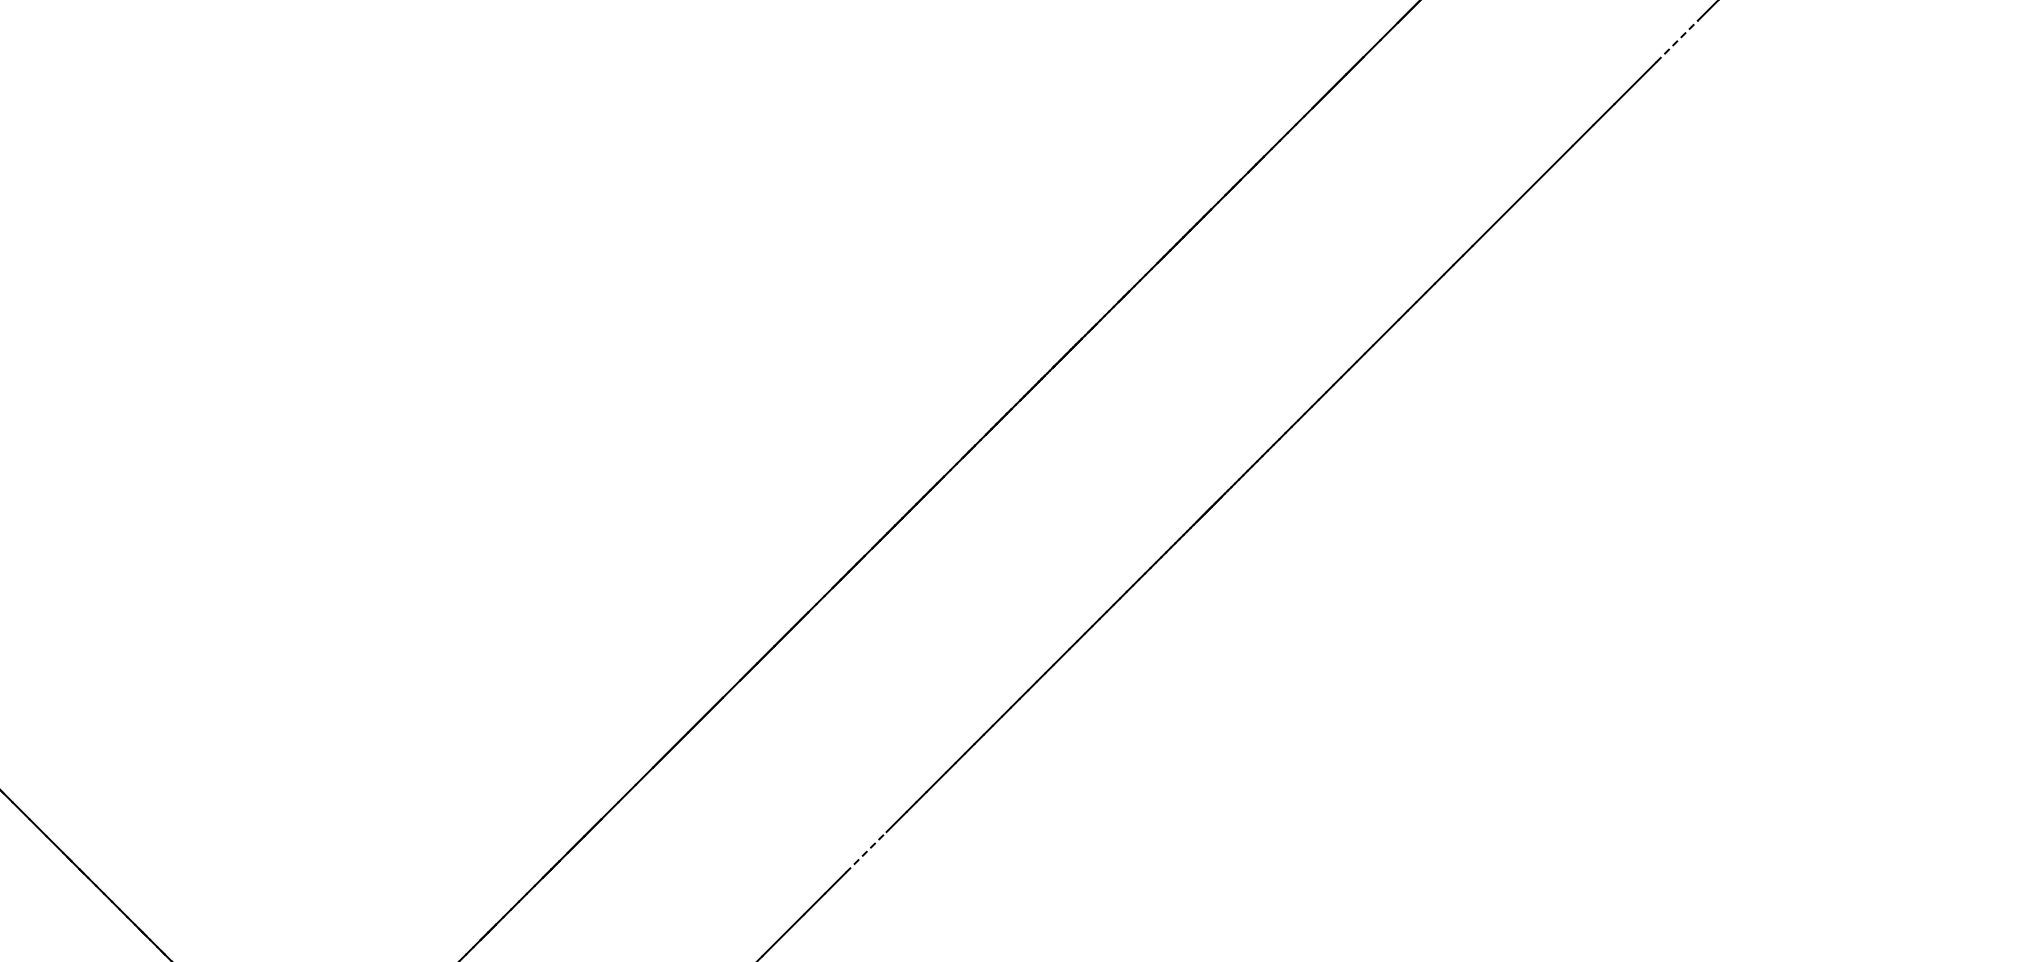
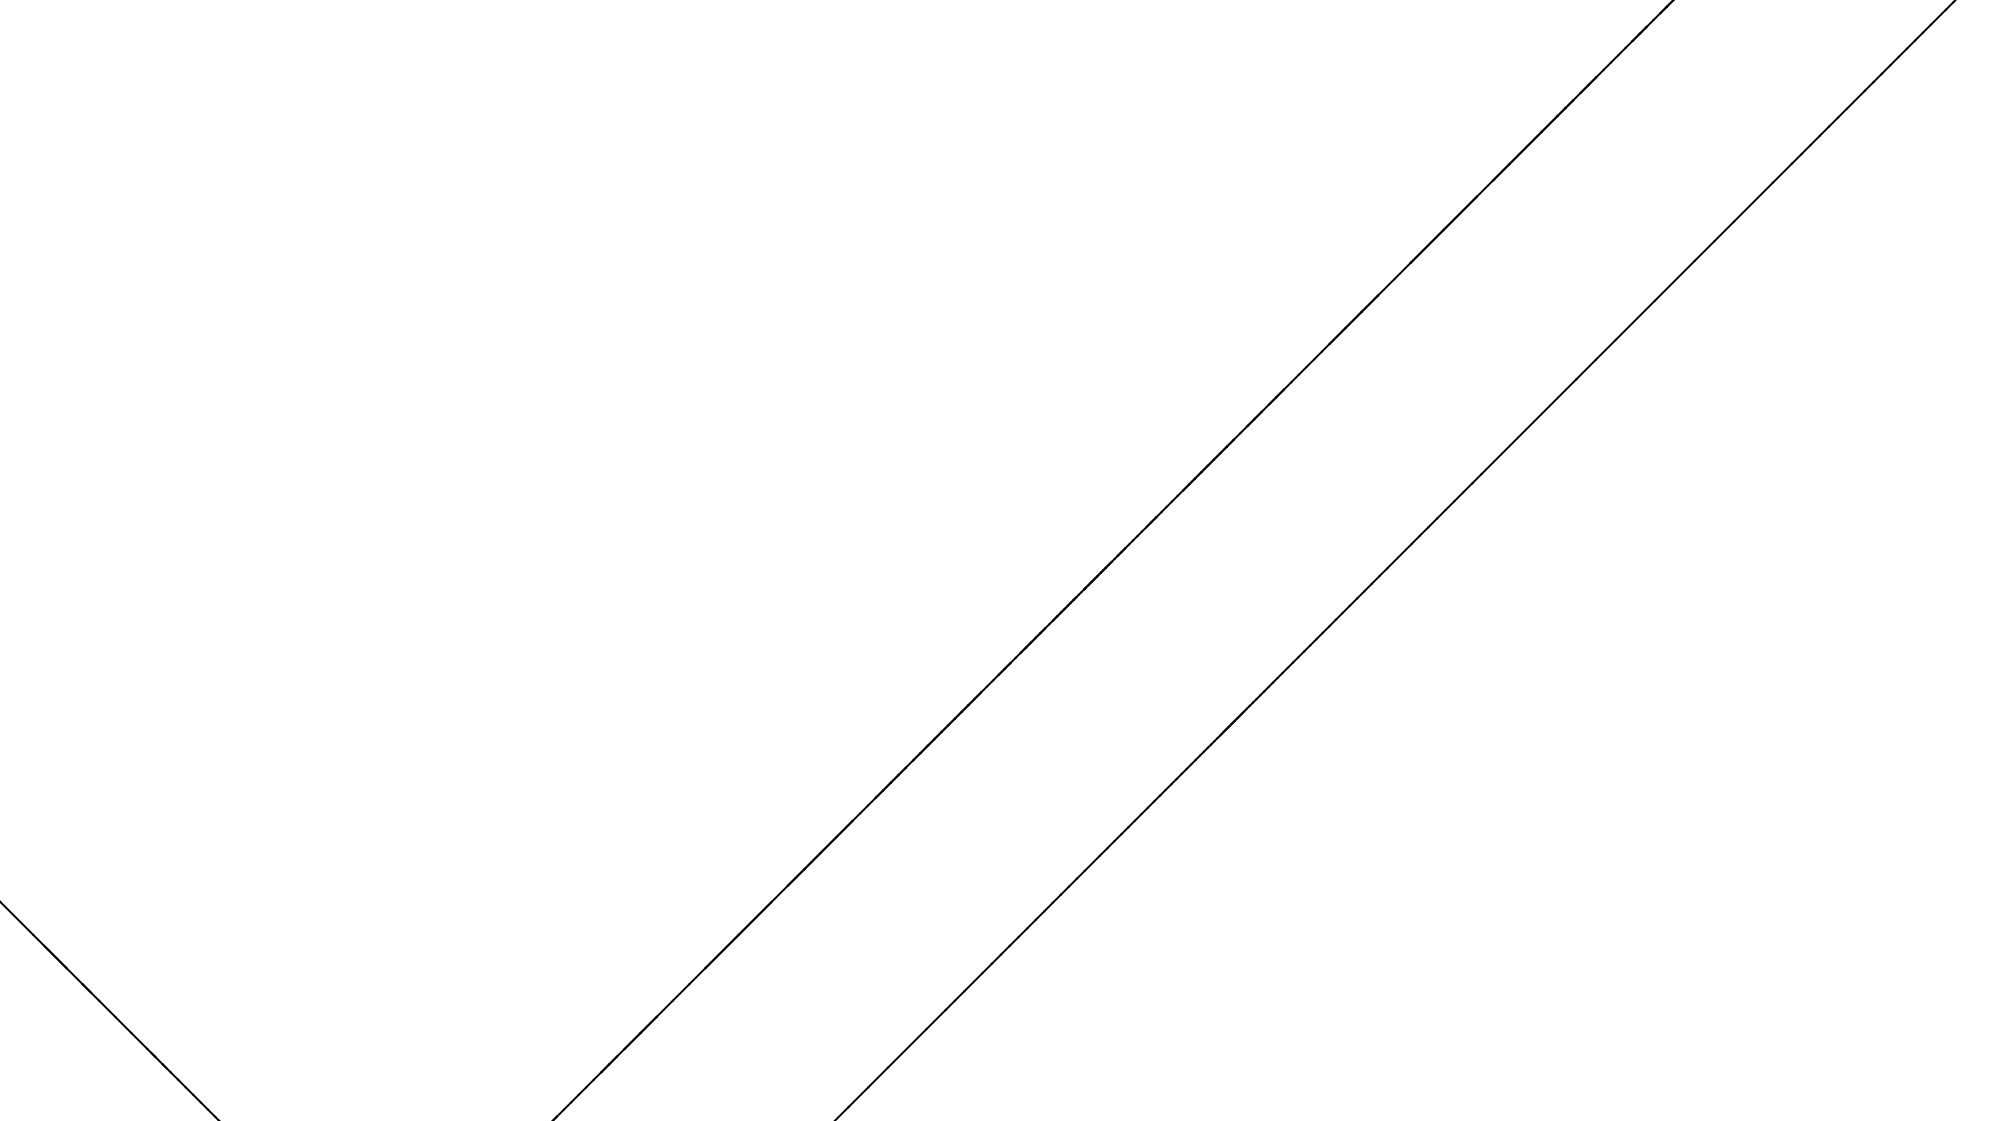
line: (1677, 41) -> (1675, 280), dashed -> solid
line: (866, 851) -> (907, 1047), dashed -> solid

